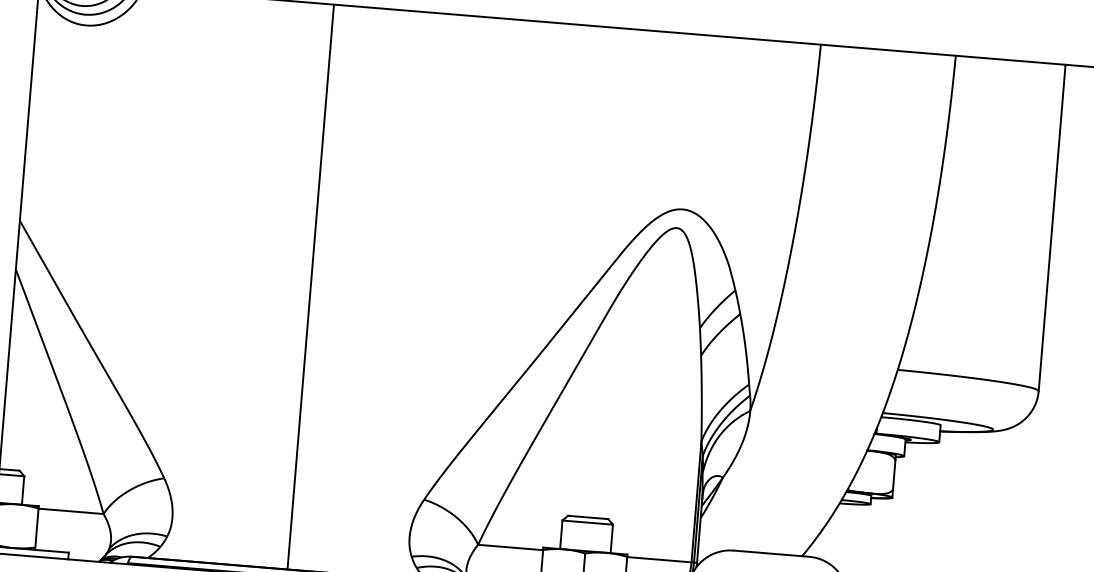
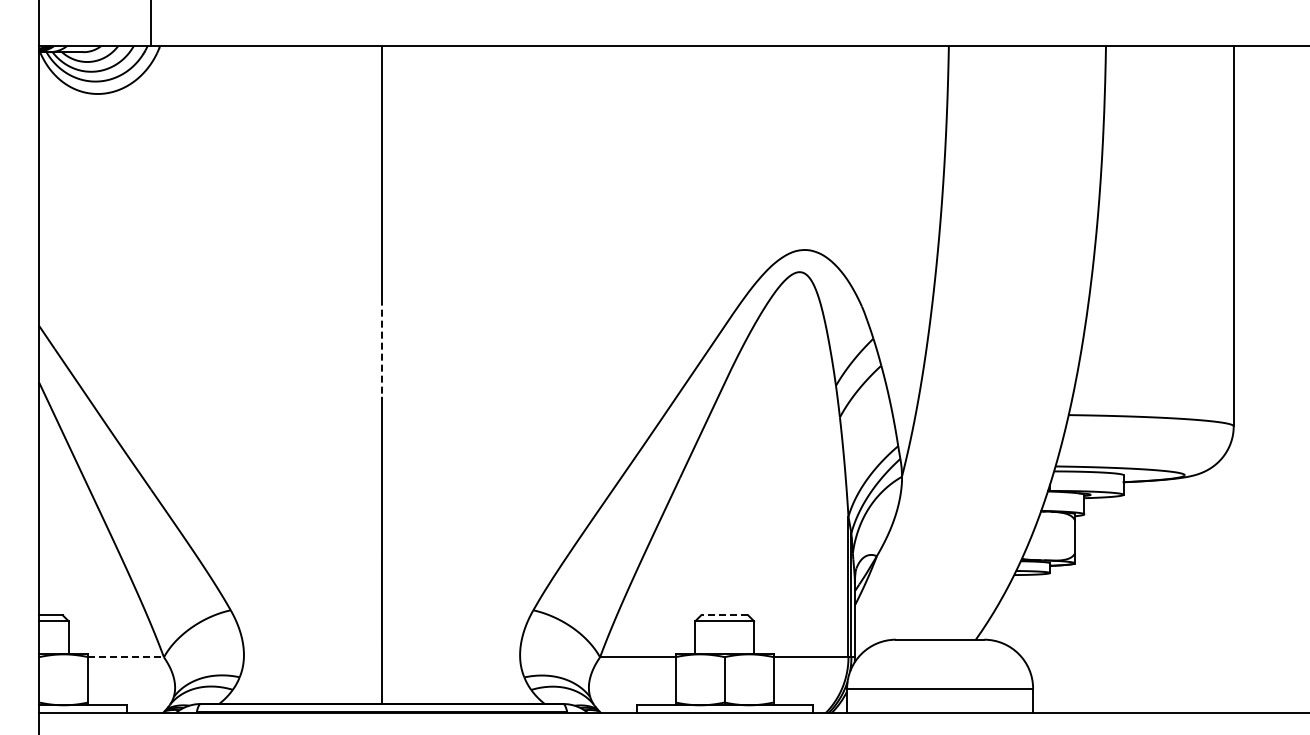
line: (312, 264) -> (381, 348), solid -> dashed
line: (71, 511) -> (126, 657), solid -> dashed
line: (587, 517) -> (724, 615), solid -> dashed

